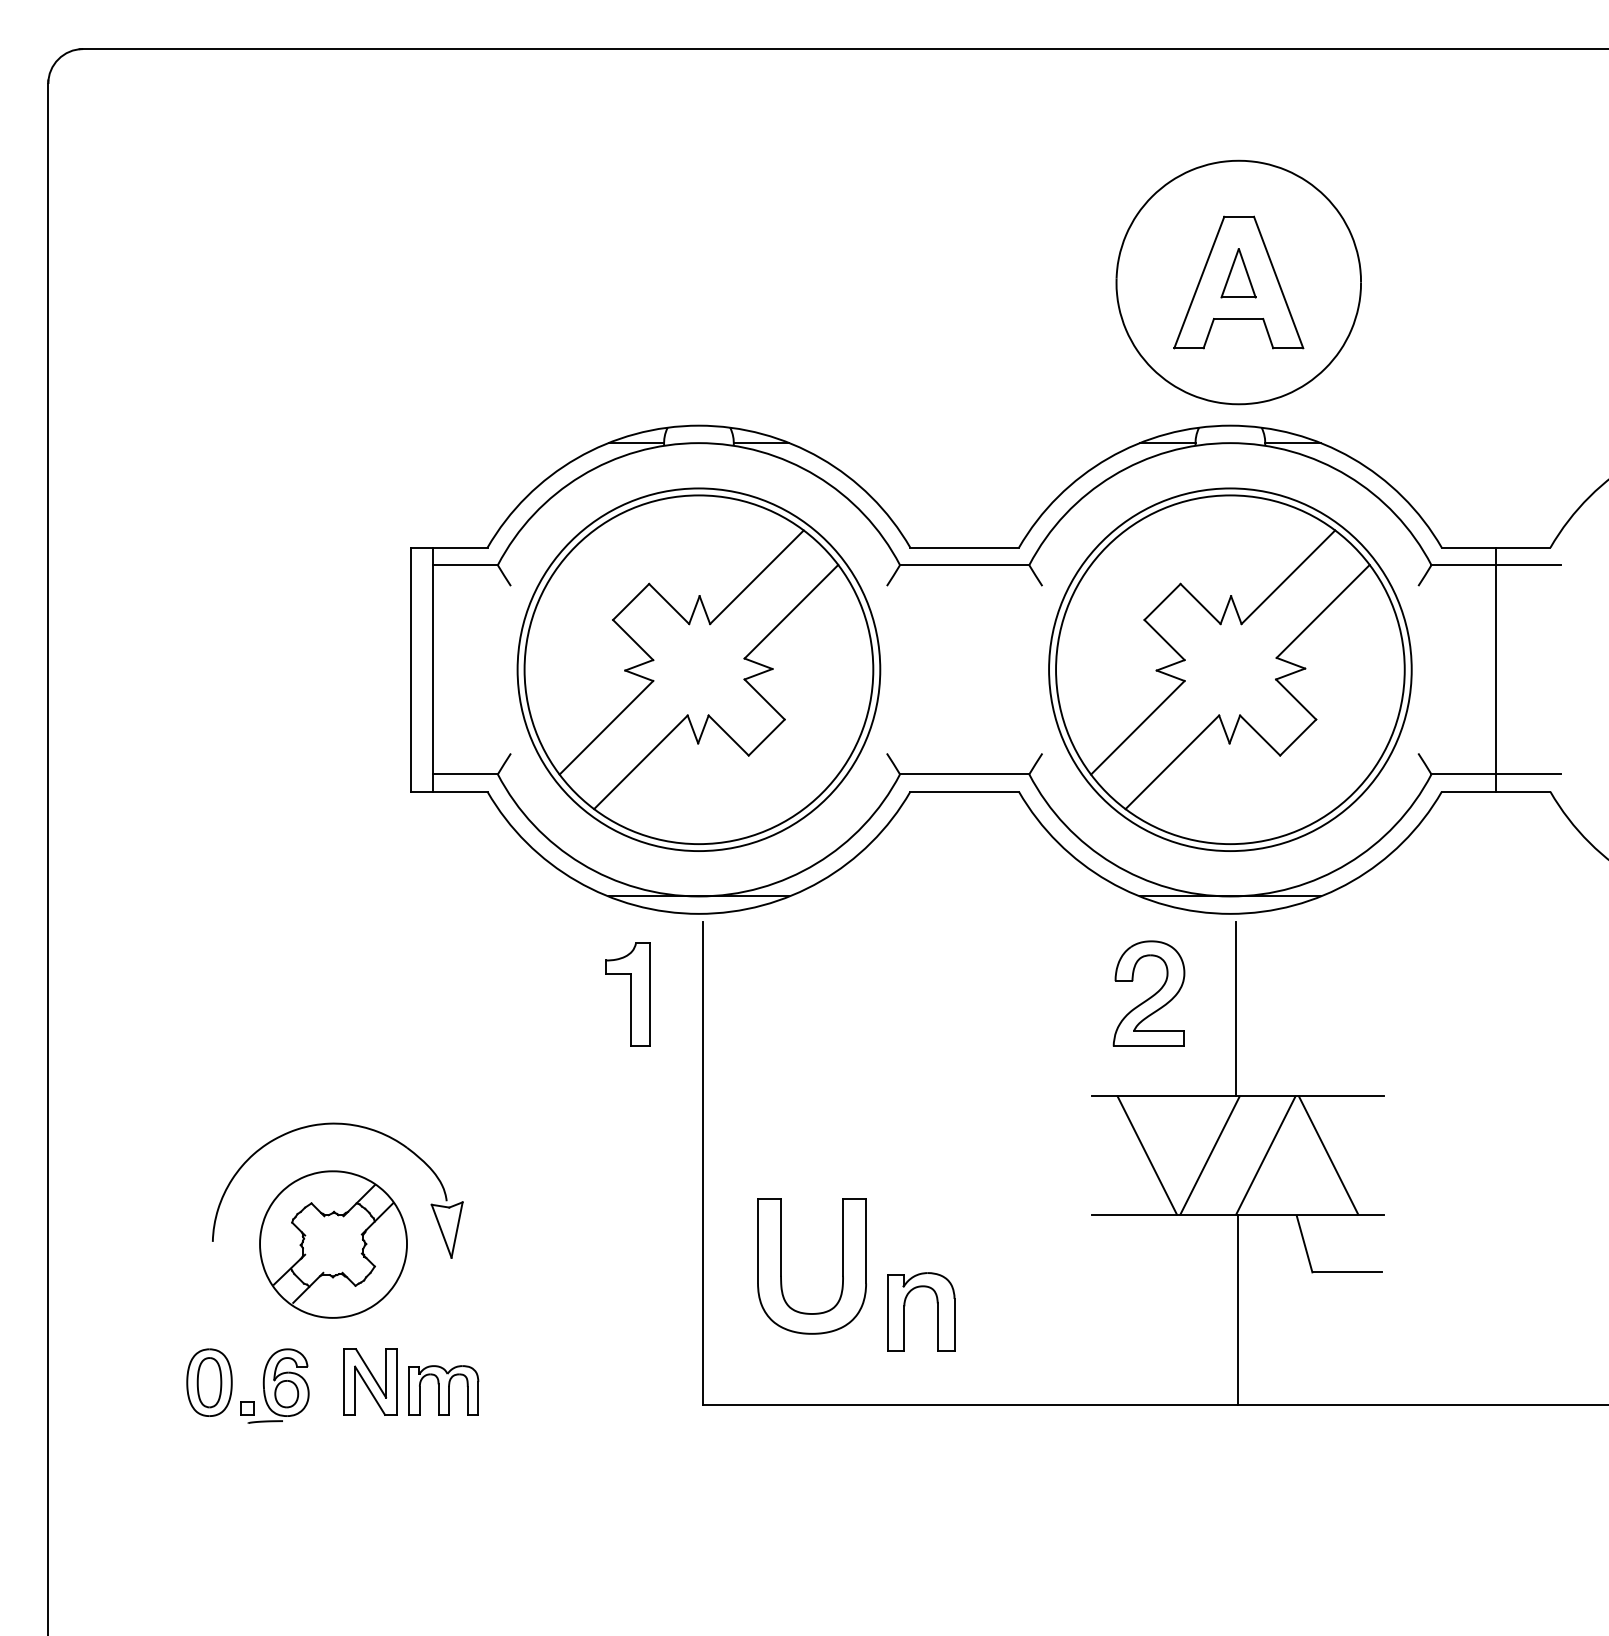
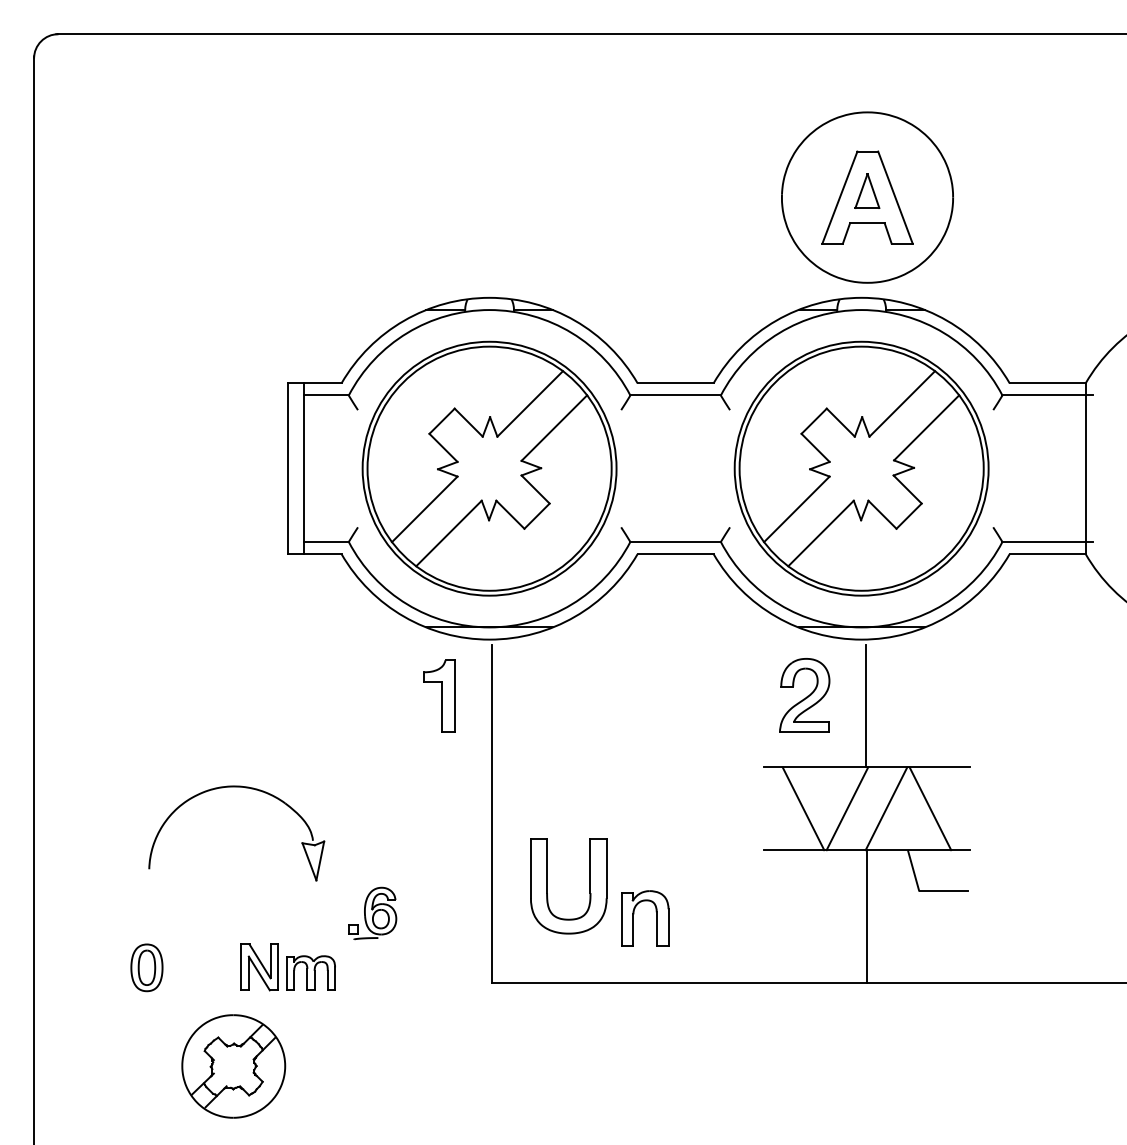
line: (1496, 669) -> (1086, 468), moved
part: (333, 1244) -> (233, 1066), moved
part: (274, 1385) -> (372, 913), moved

